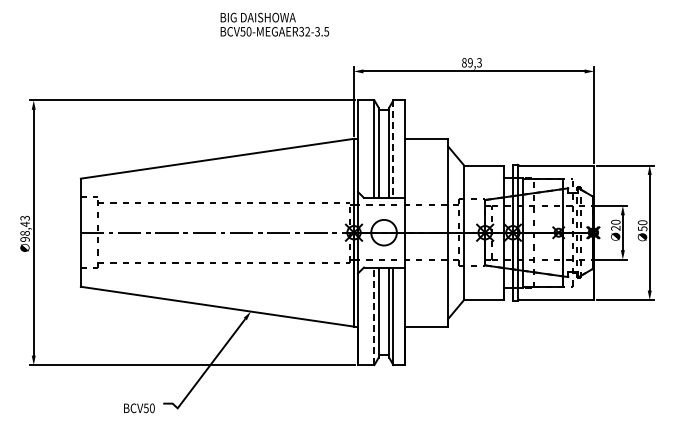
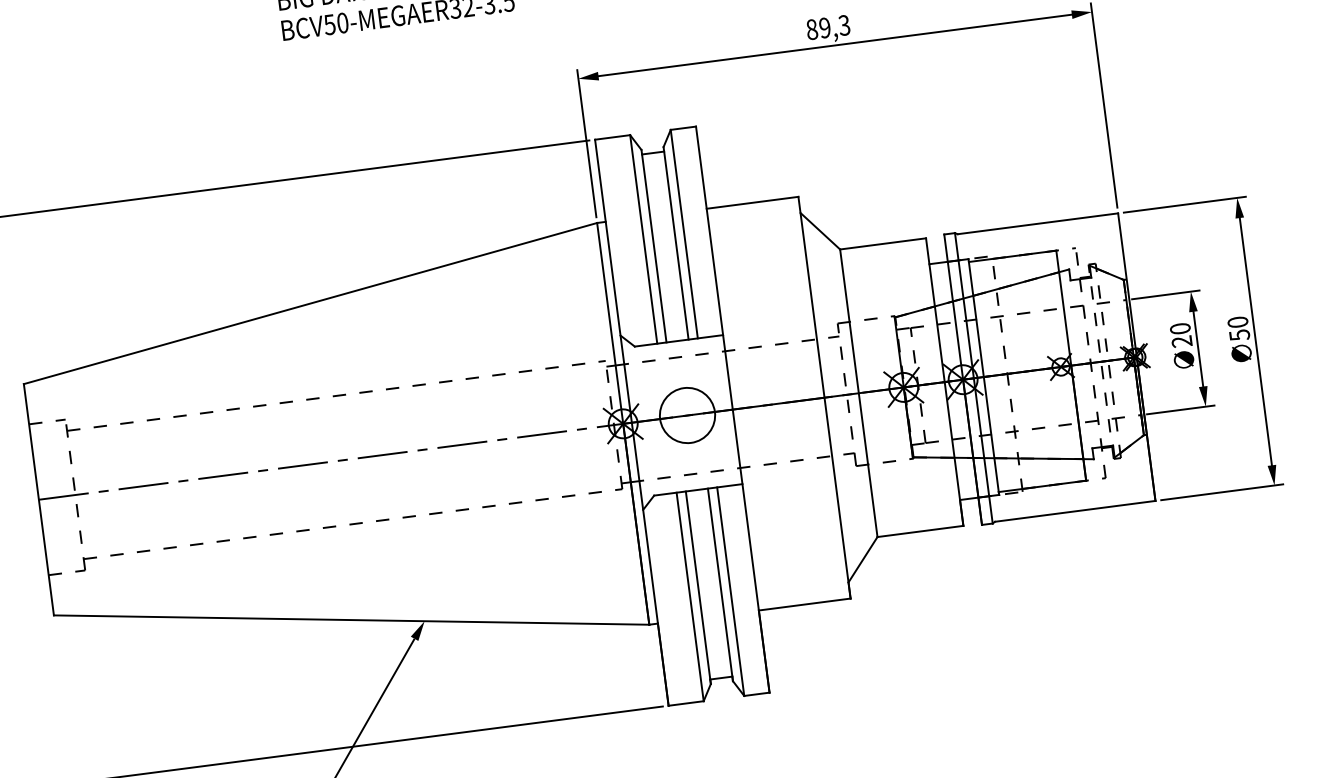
line: (393, 149) -> (684, 234), dashed -> solid
line: (374, 316) -> (690, 597), dashed -> solid

